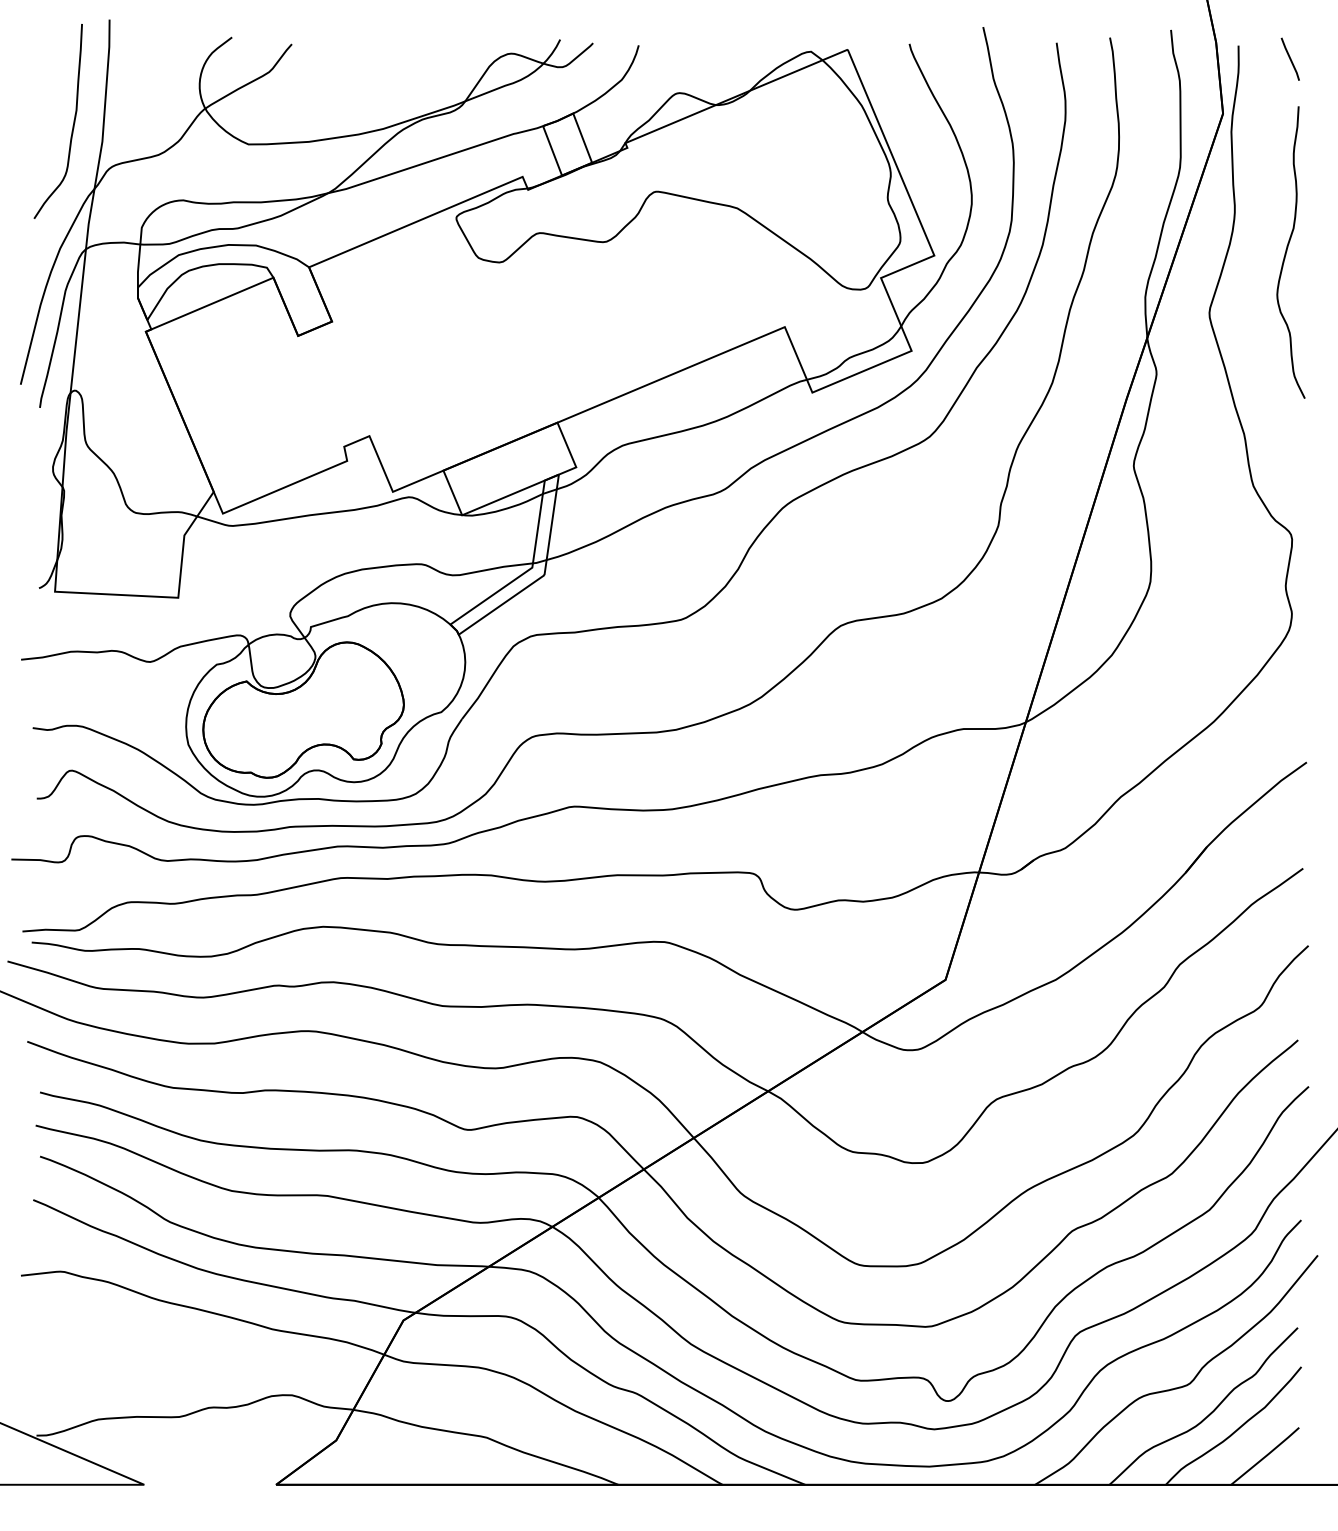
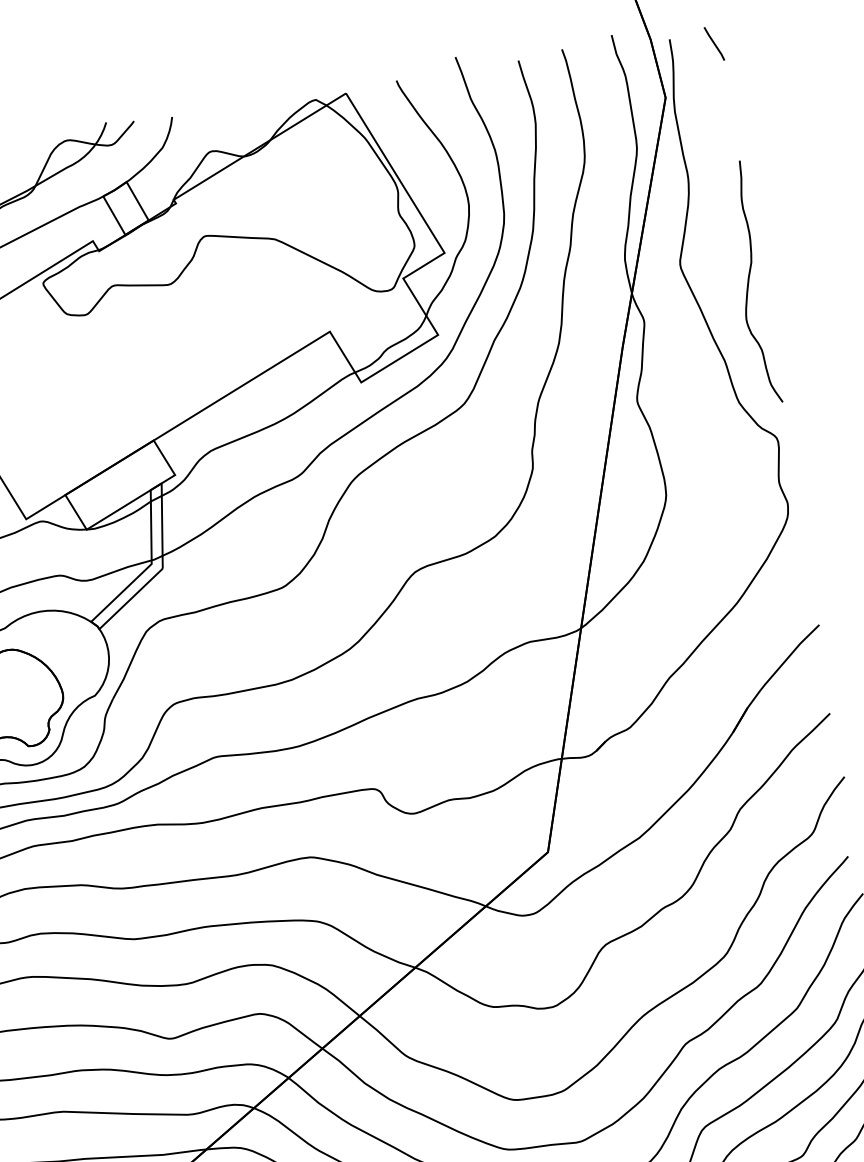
curve: (1287, 251) -> (749, 282), moved

